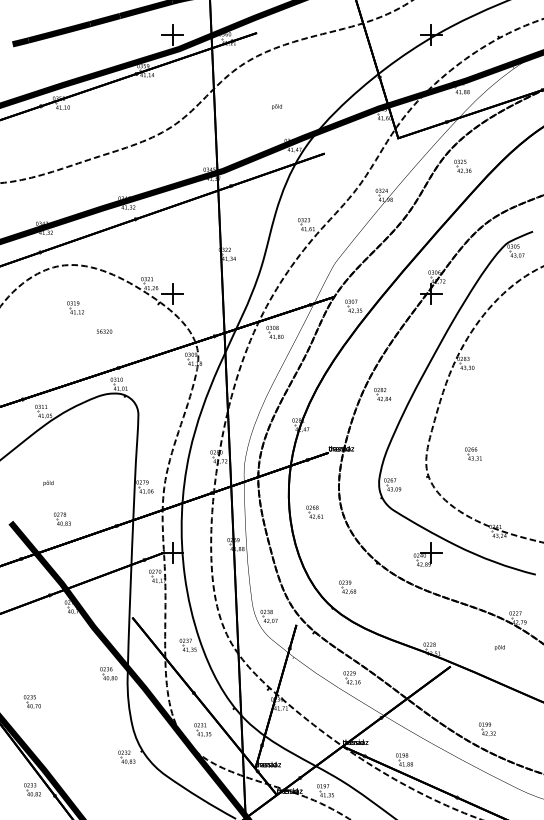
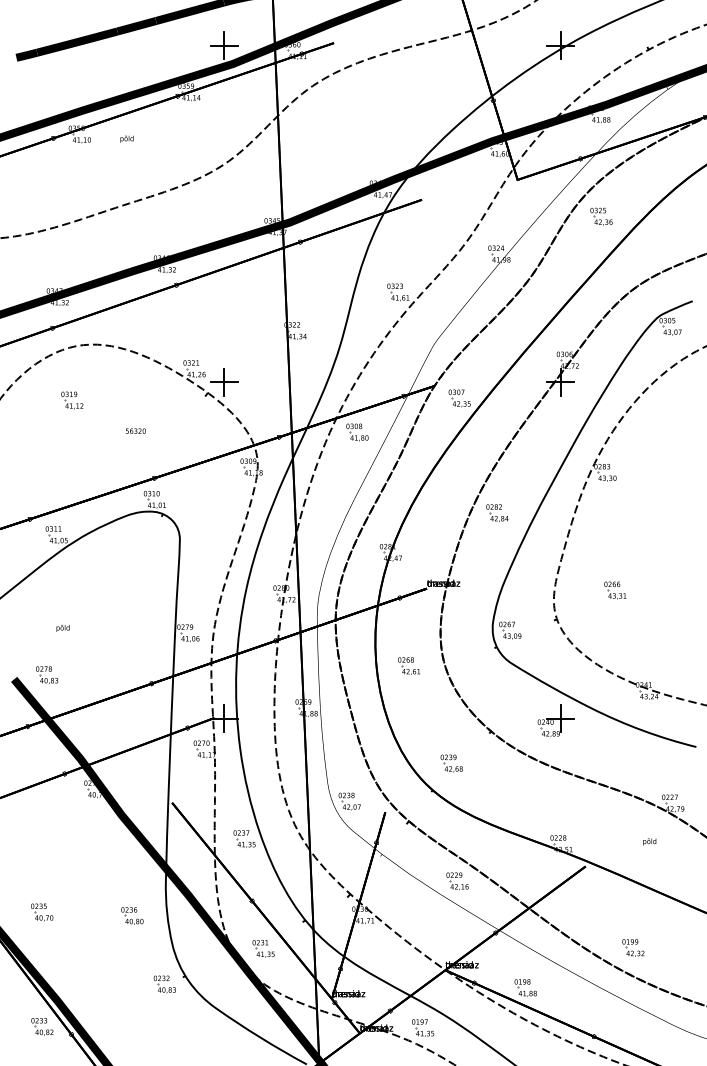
text: (276, 106) -> (126, 138), moved
part: (75, 308) -> (72, 400), moved
part: (62, 518) -> (47, 674), moved
part: (108, 673) -> (132, 915), moved

